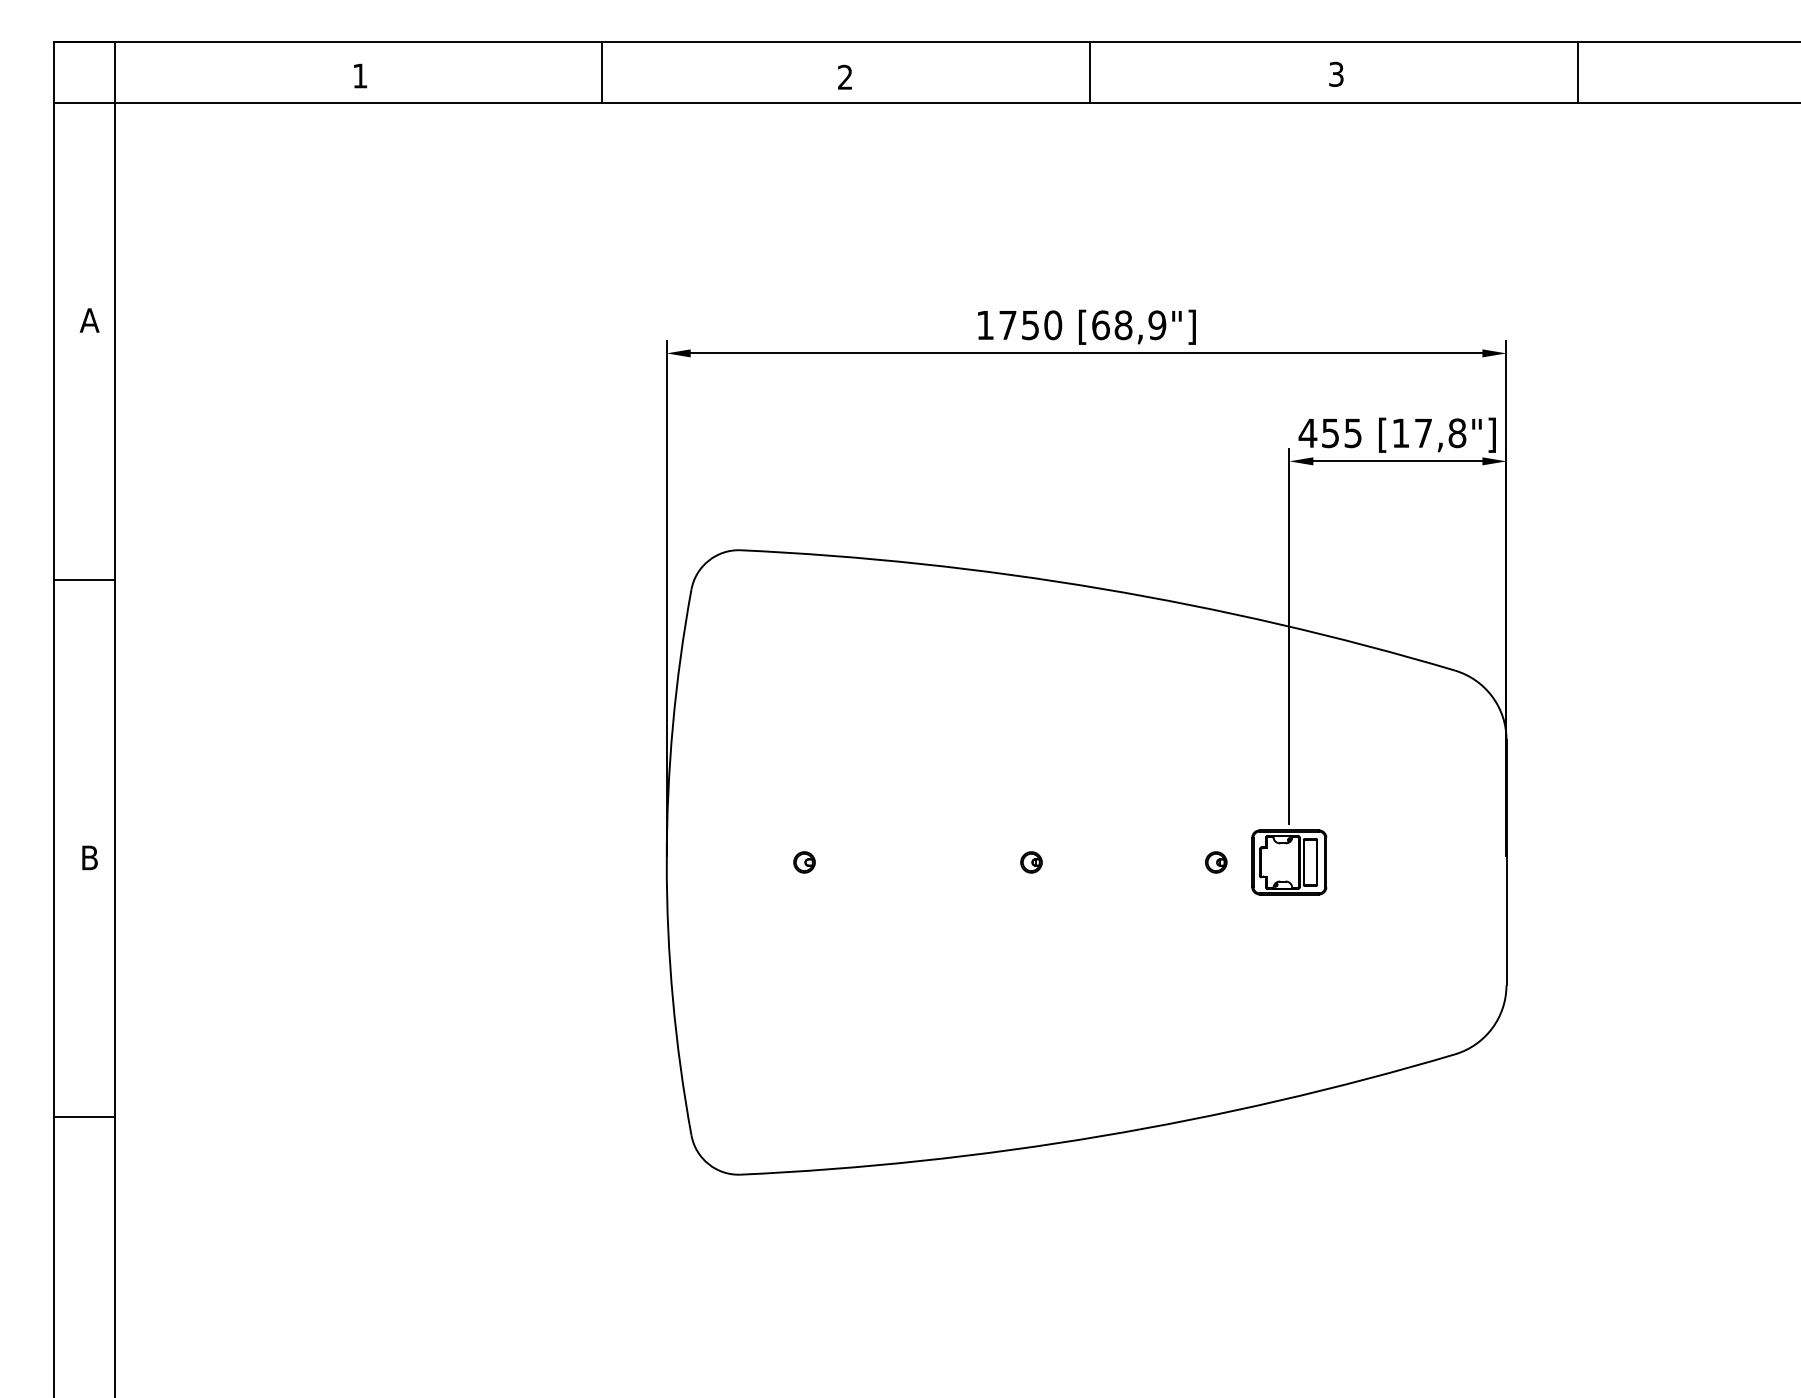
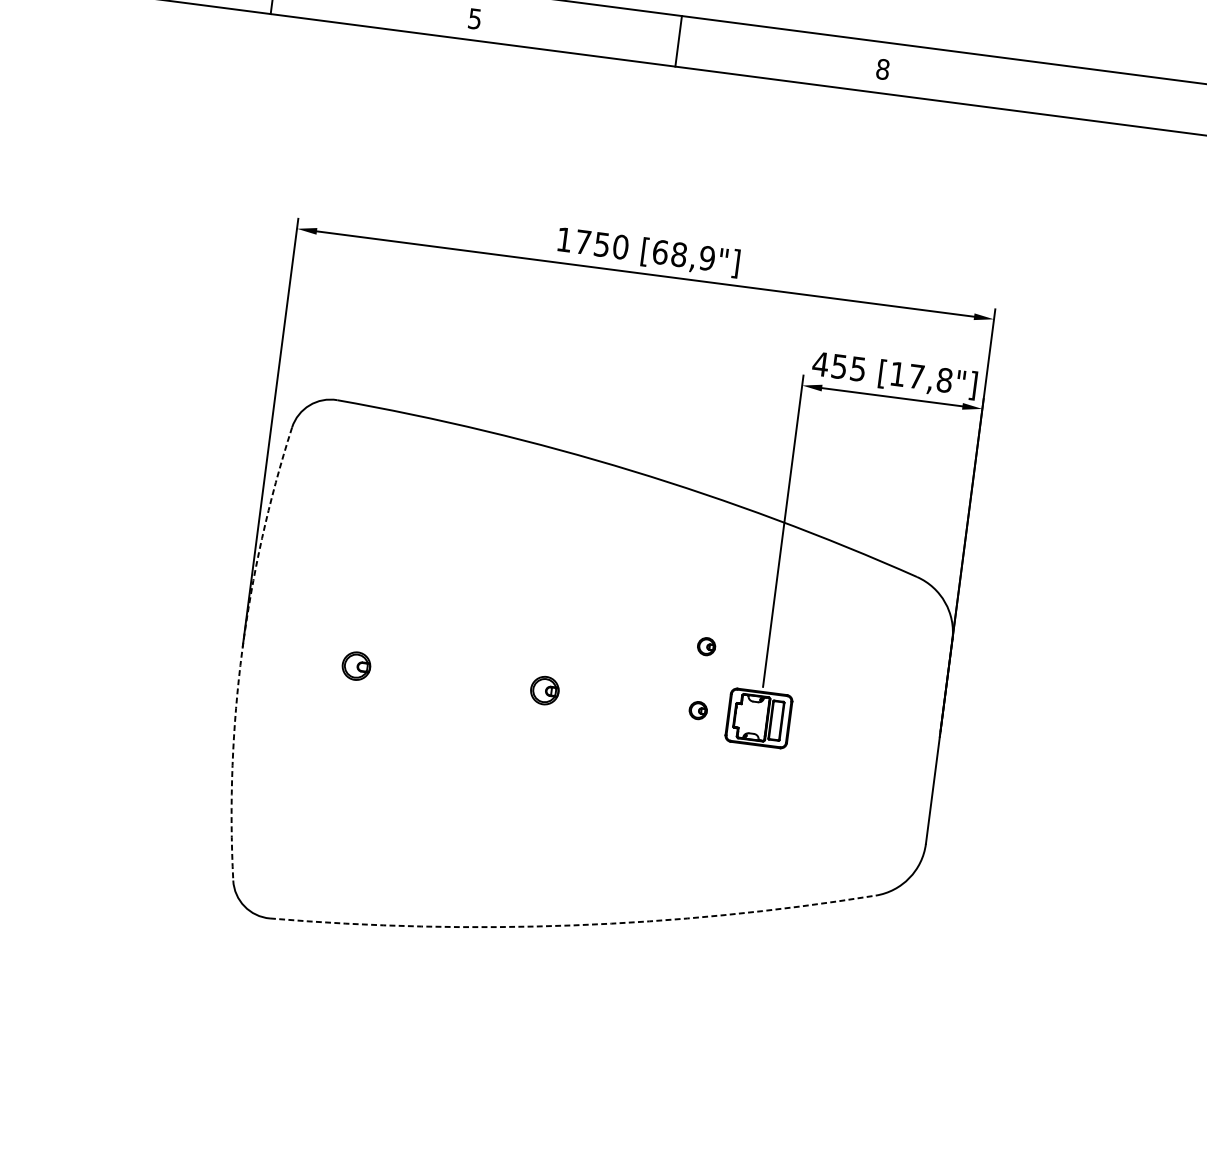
line: (1577, 72) -> (1083, 93), removed
text: (1336, 73) -> (883, 68), 3 -> 8
text: (845, 76) -> (475, 18), 2 -> 5
part: (1216, 785) -> (706, 646), added
arc: (666, 862) -> (241, 651), solid -> dashed
part: (804, 862) -> (356, 666), size x1.6
part: (1031, 862) -> (544, 690), size x1.6
arc: (1101, 1136) -> (573, 925), solid -> dashed

